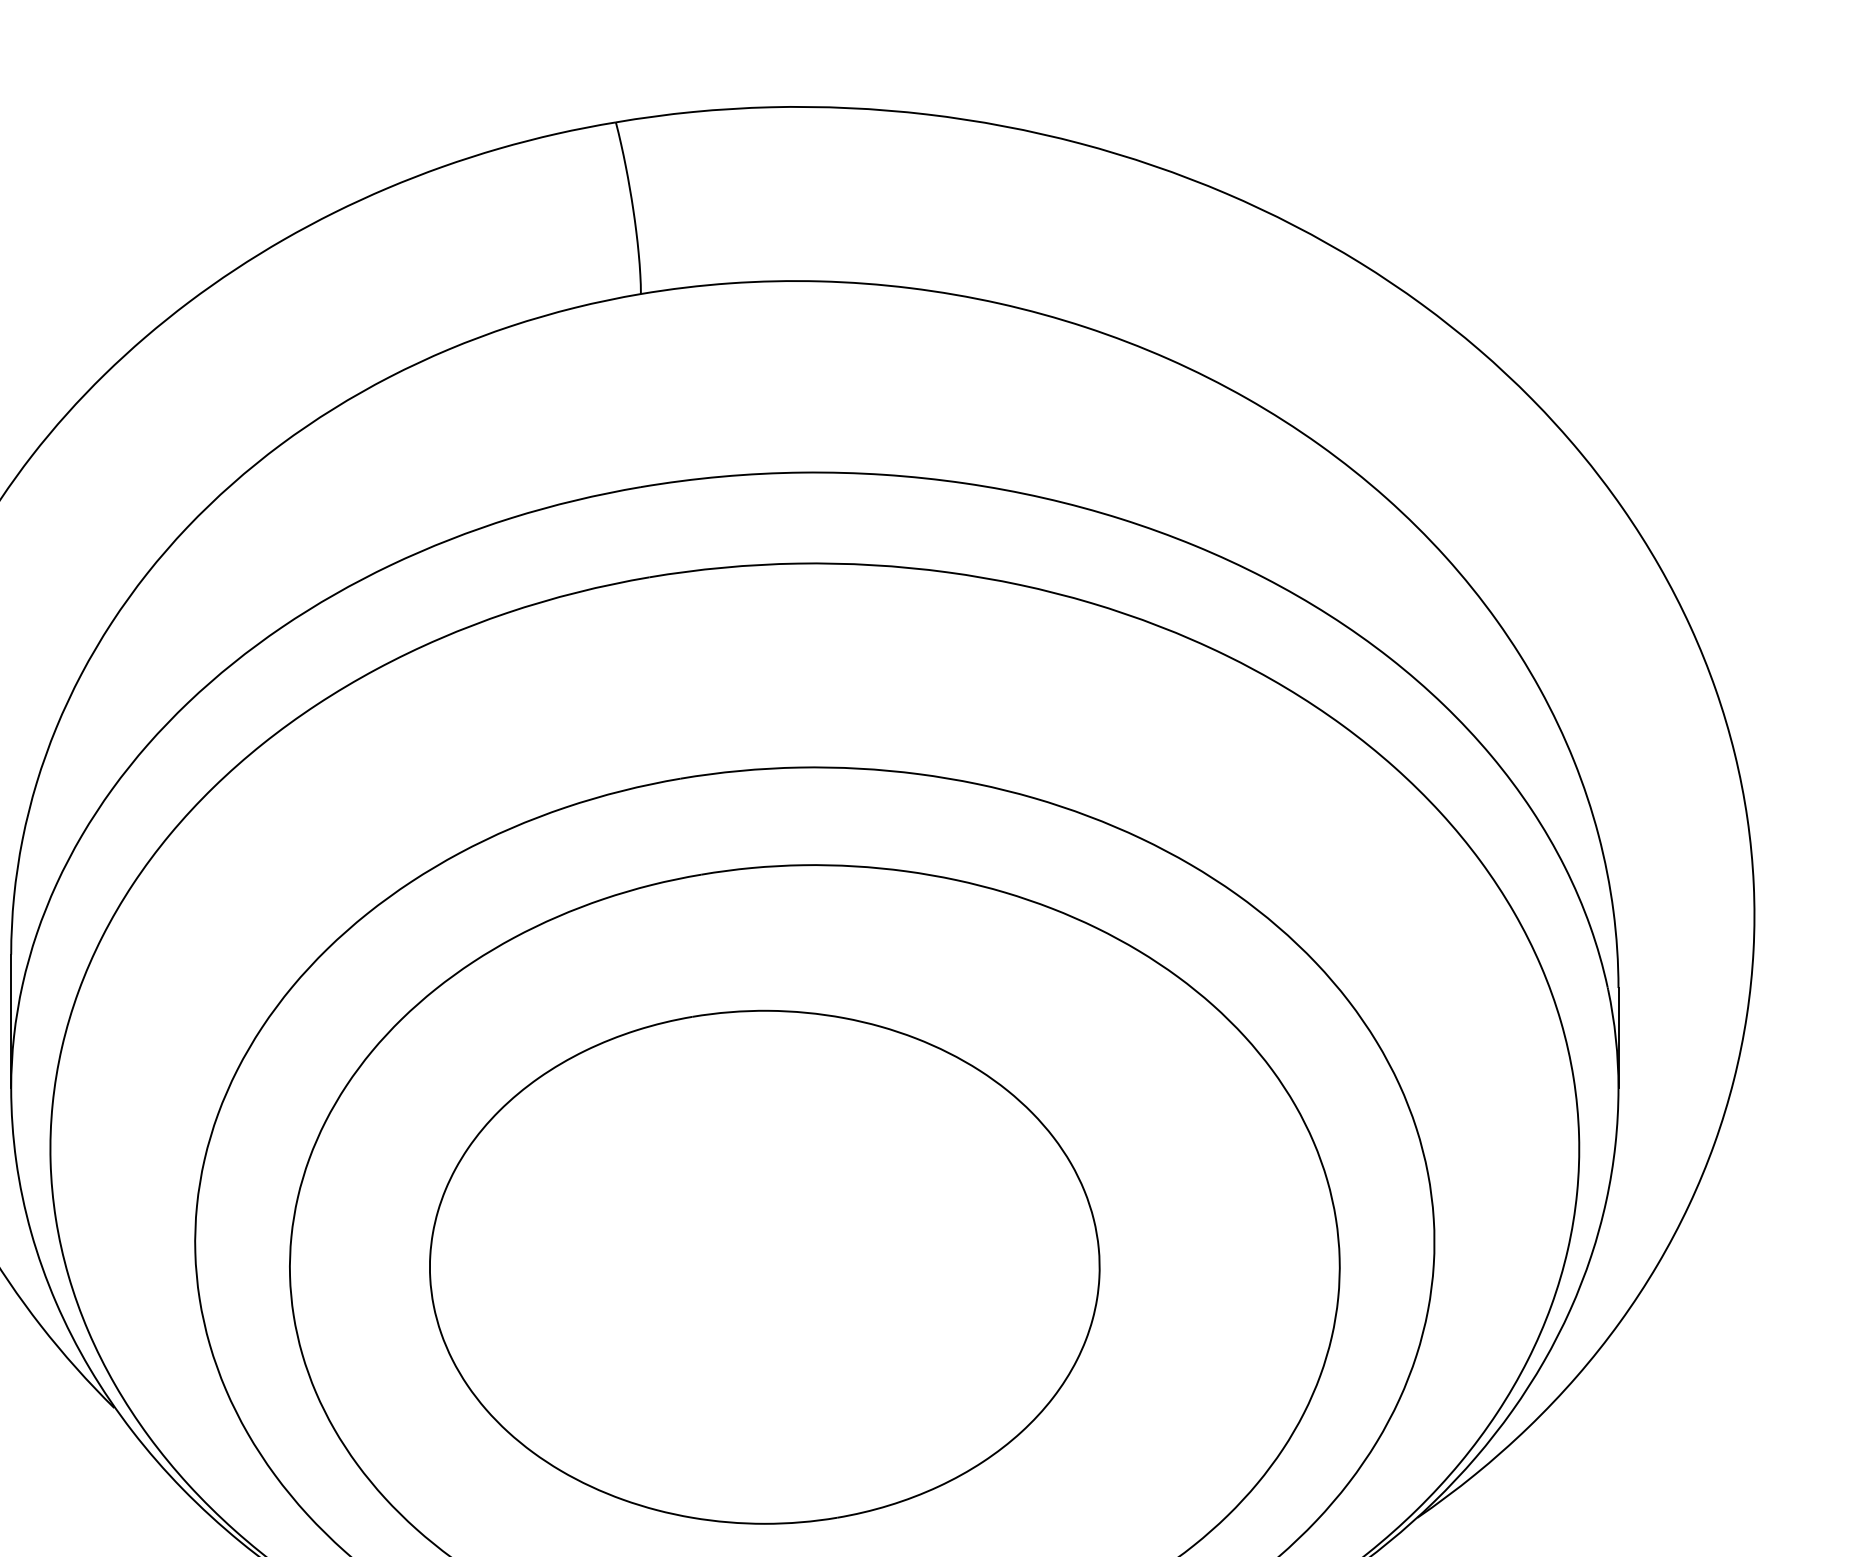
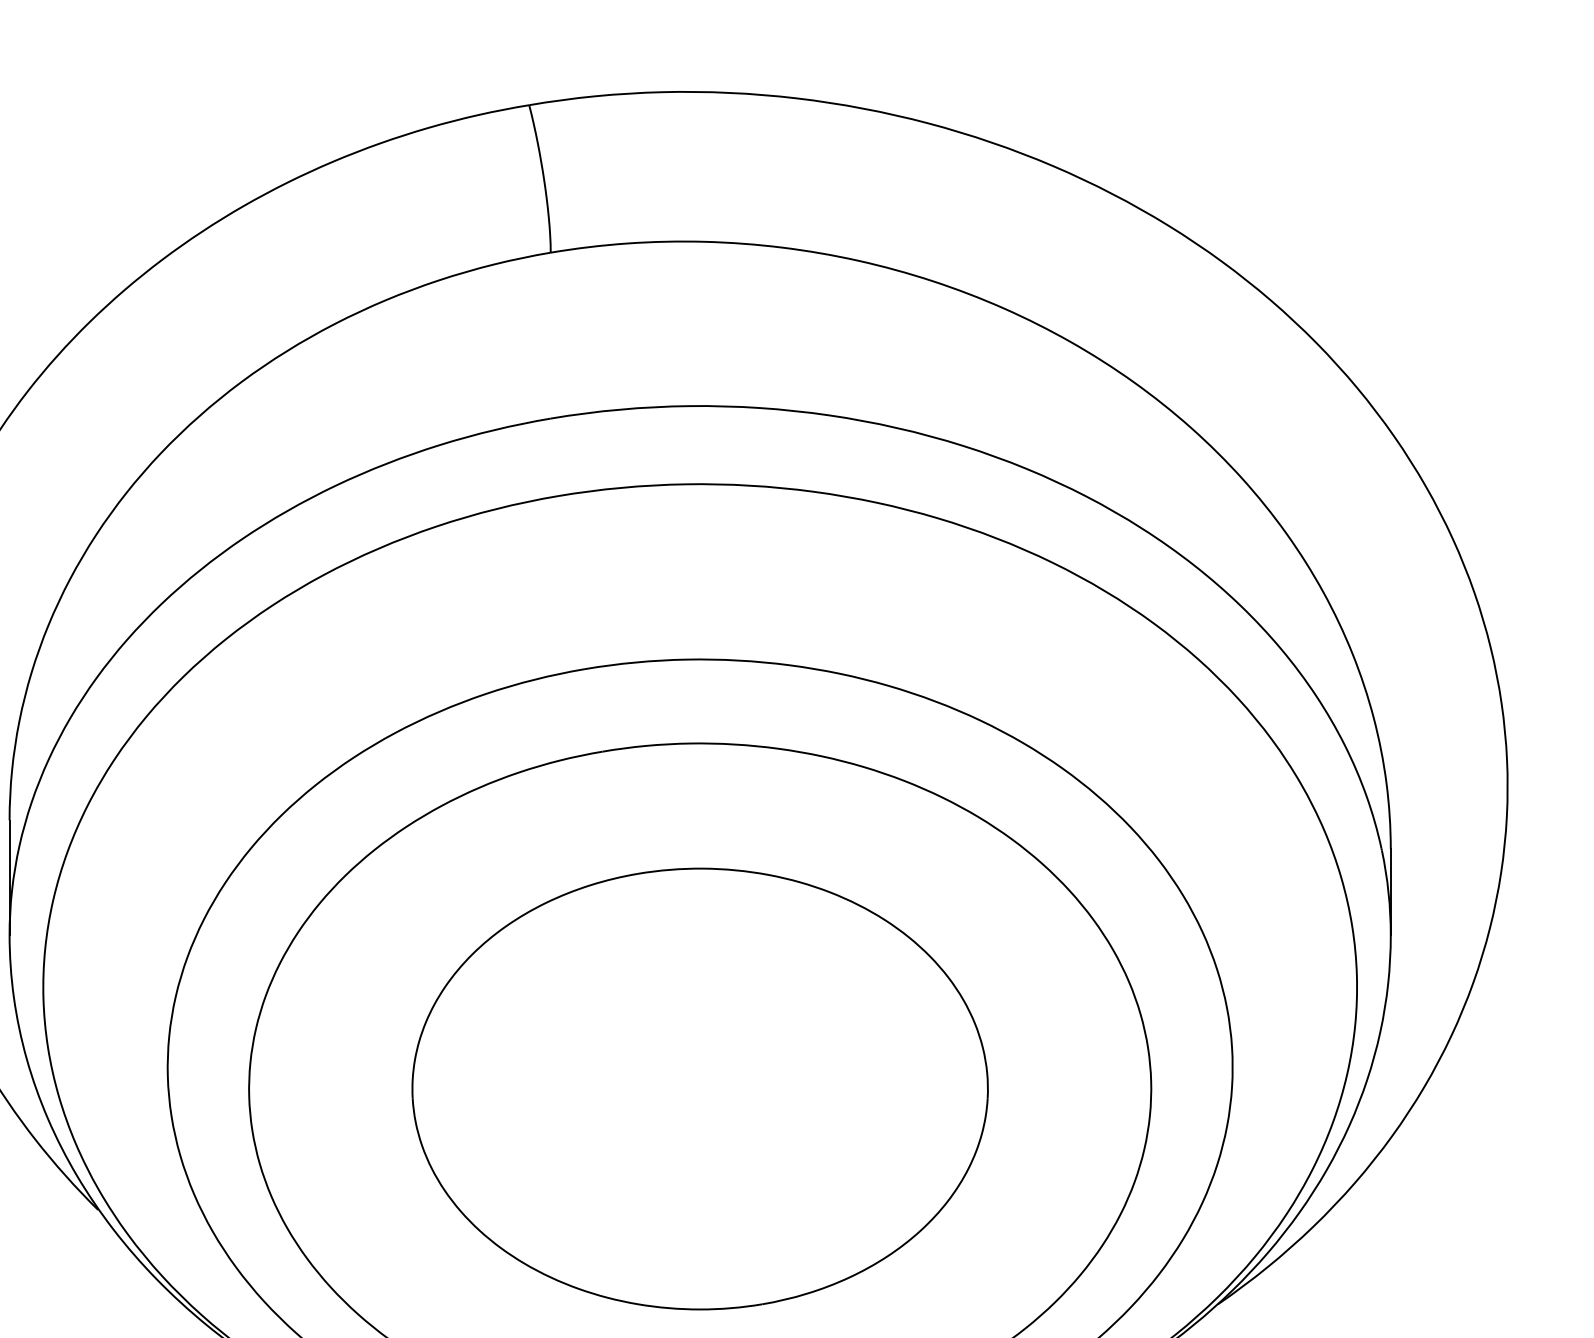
part: (764, 1266) -> (699, 1088), moved

